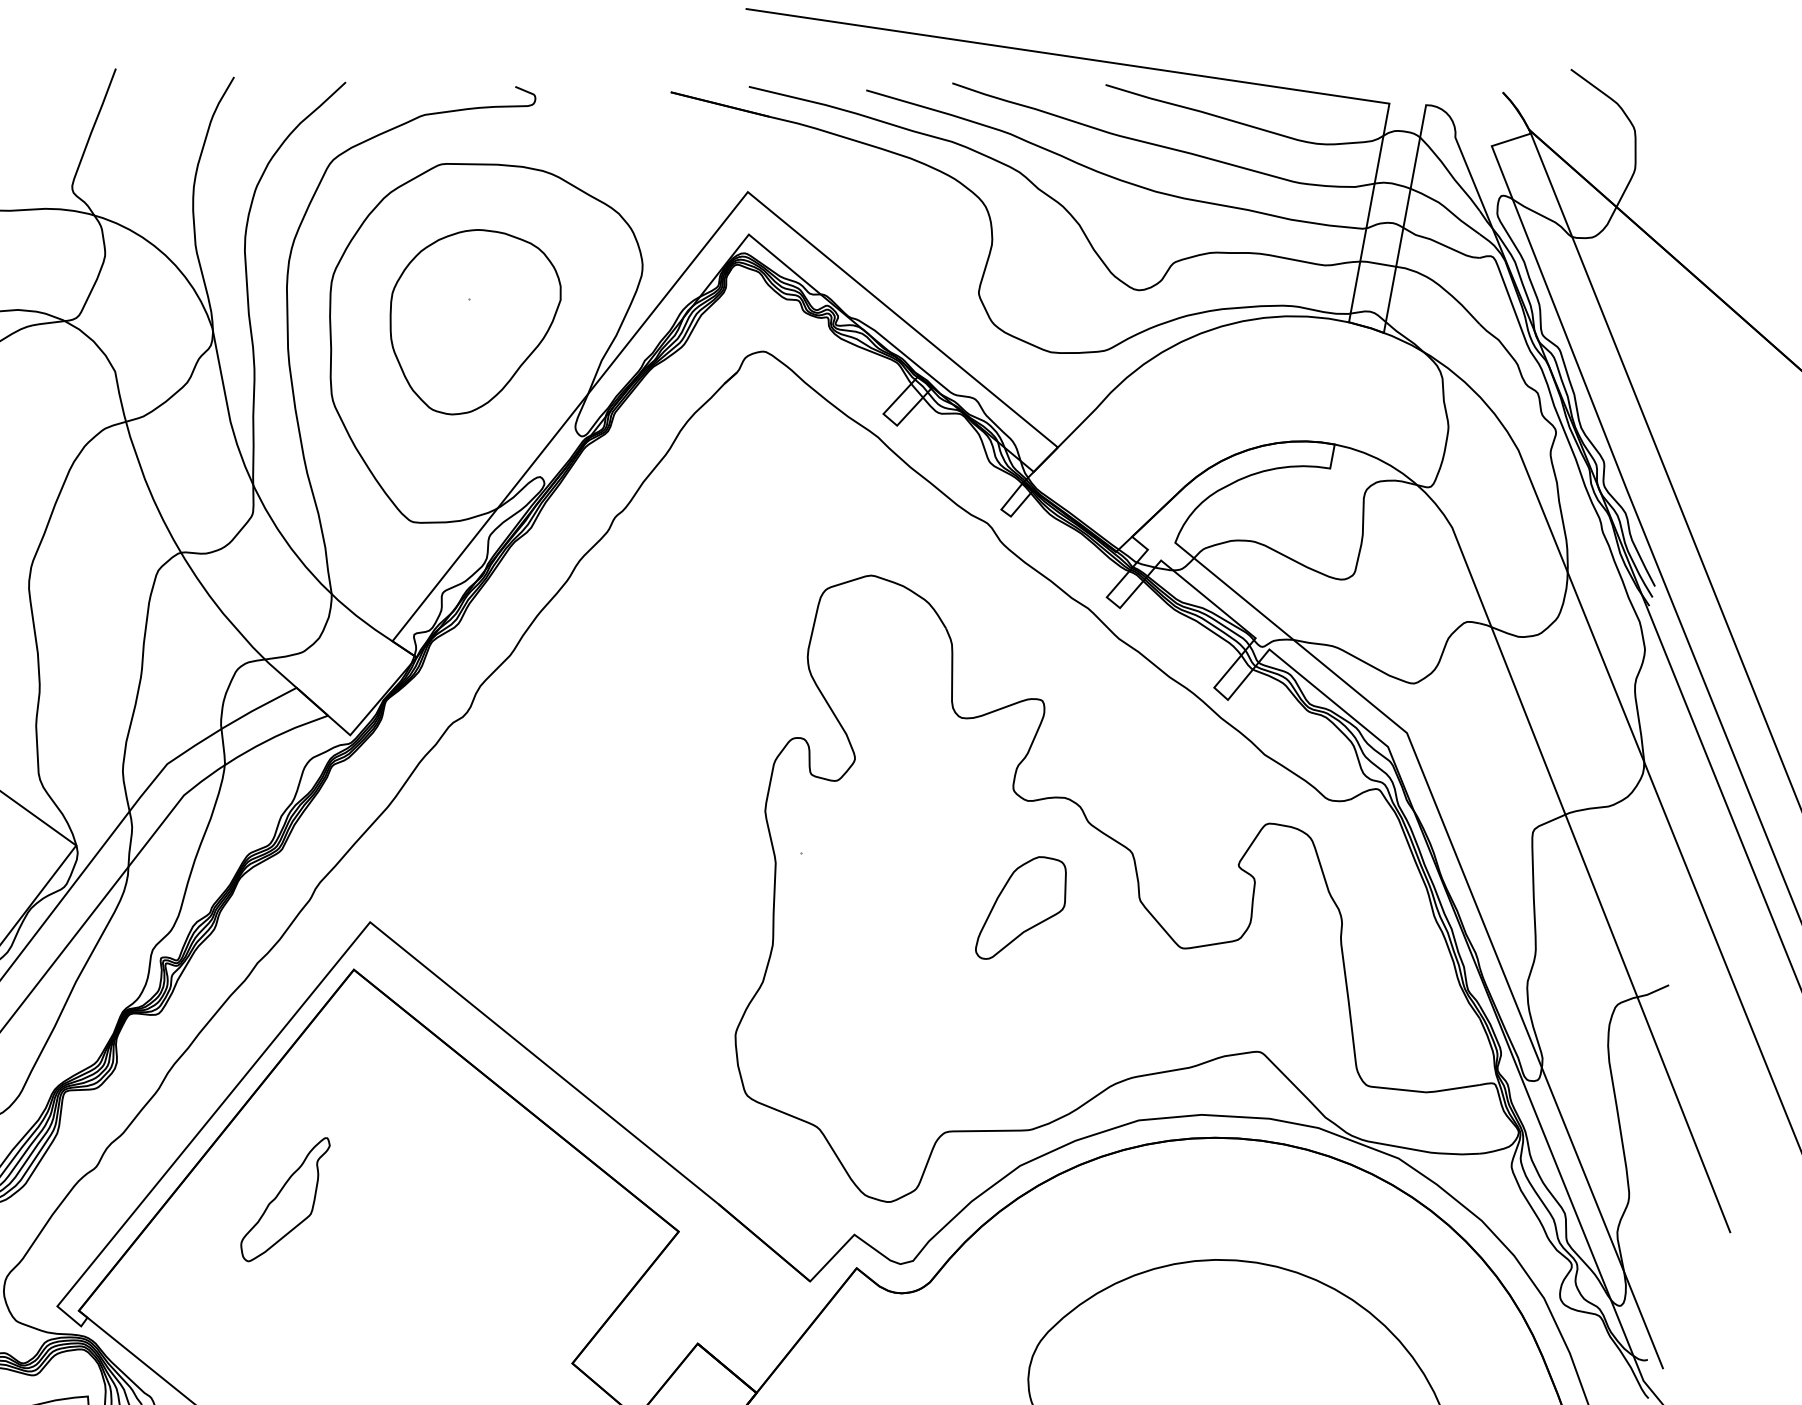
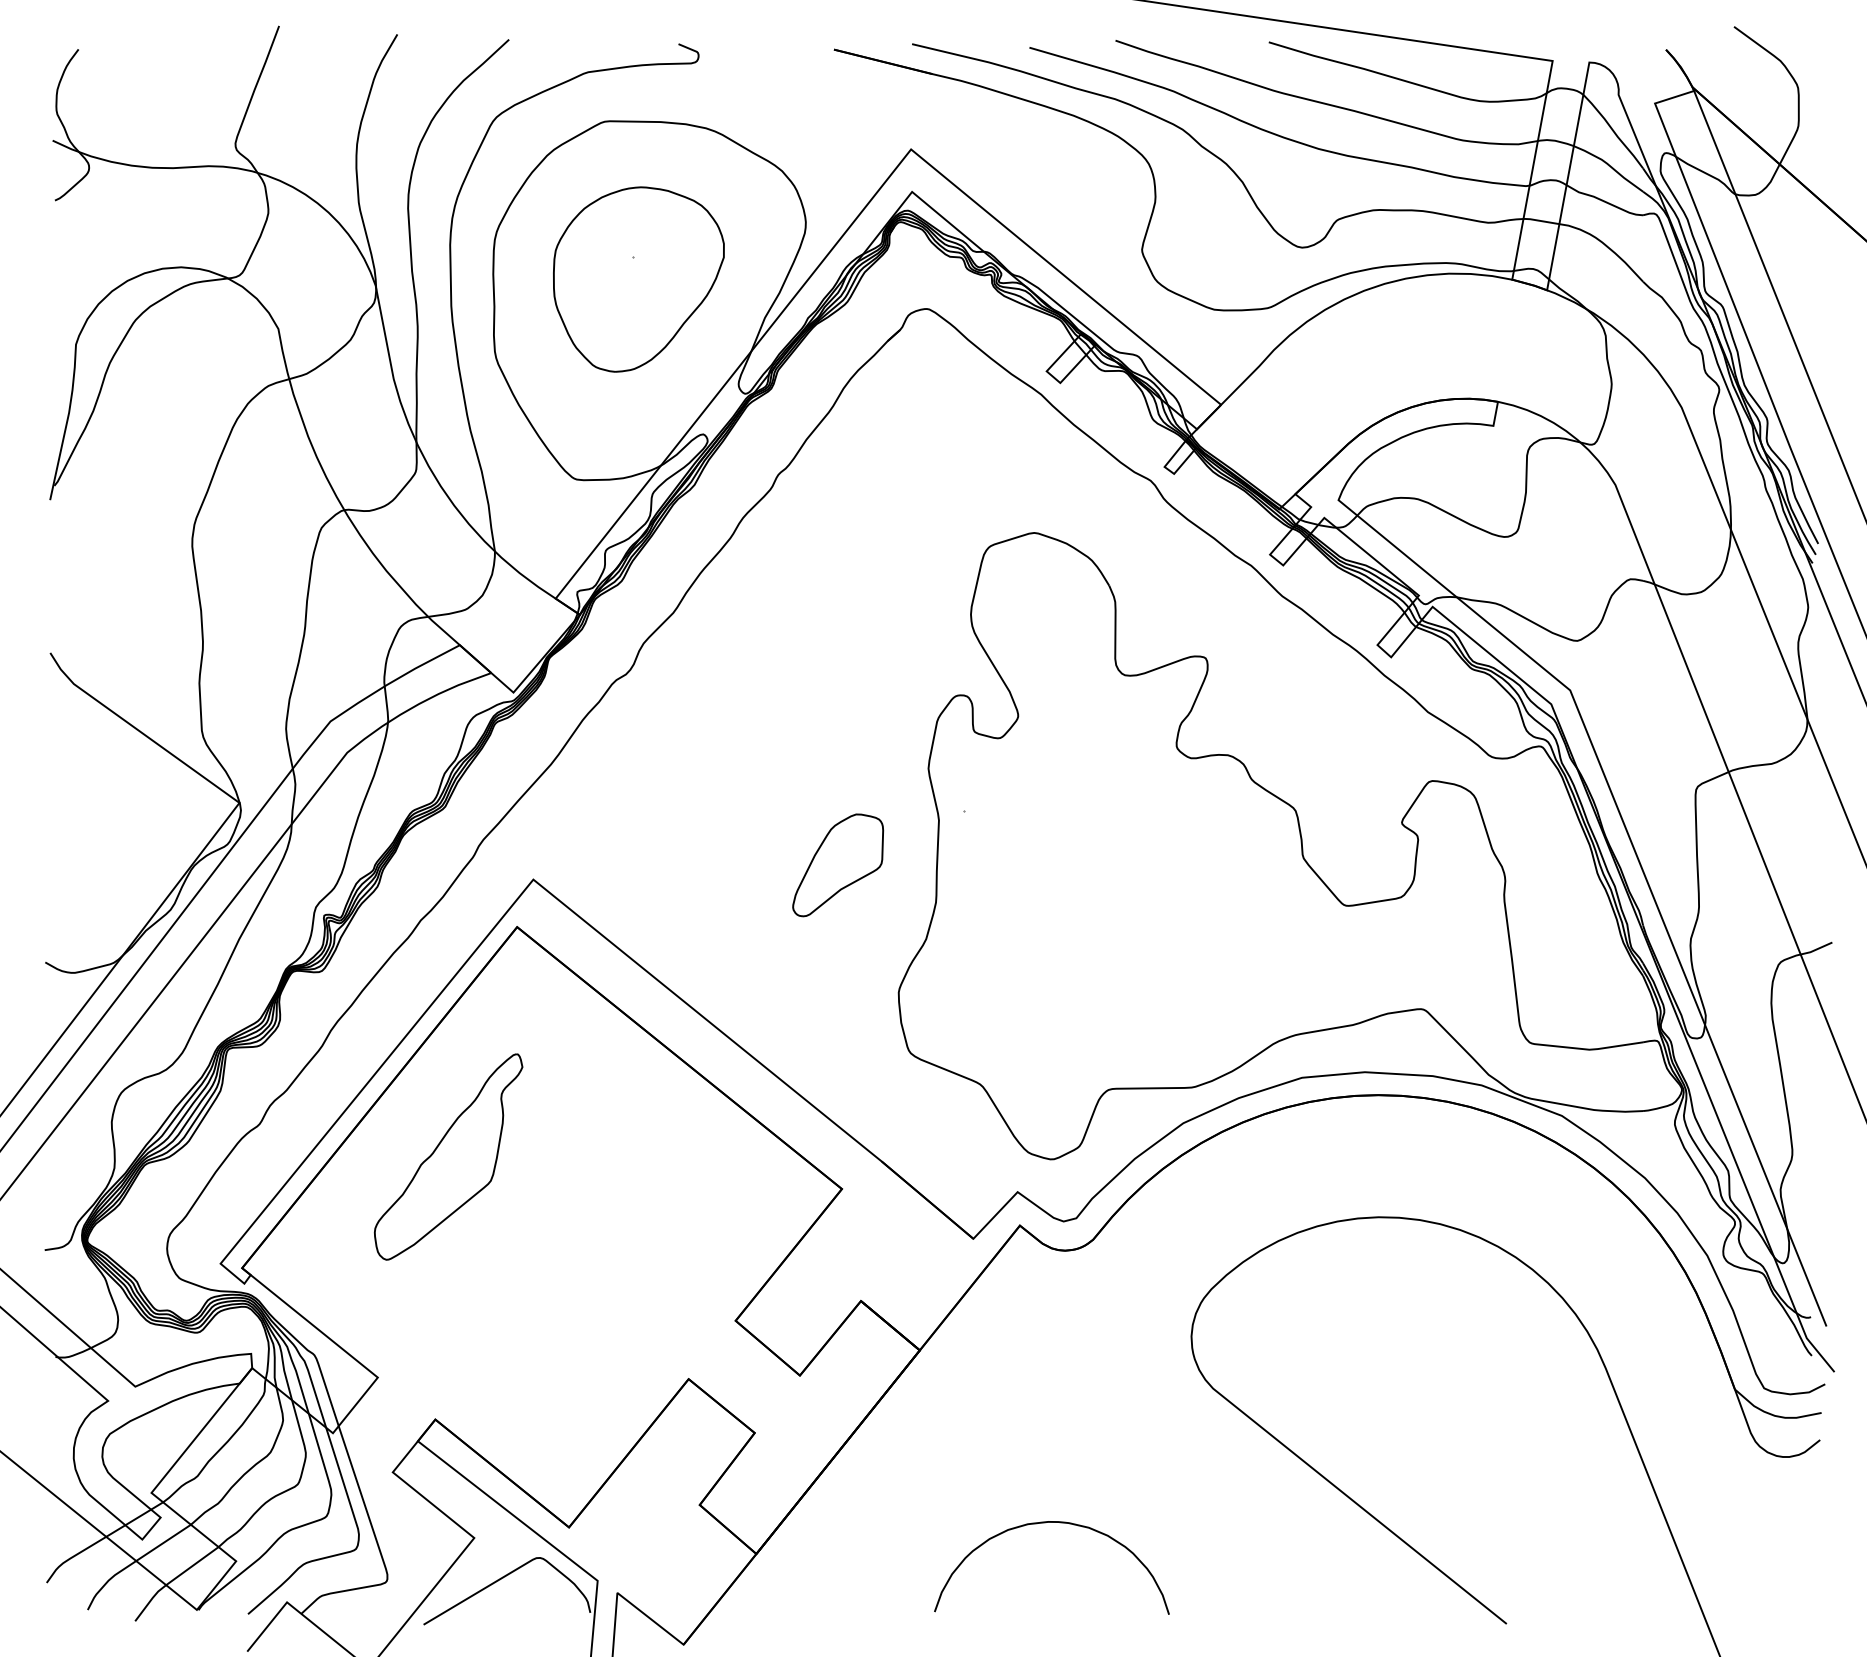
part: (1021, 908) -> (838, 865), moved
part: (285, 1199) -> (448, 1156), size x1.67

